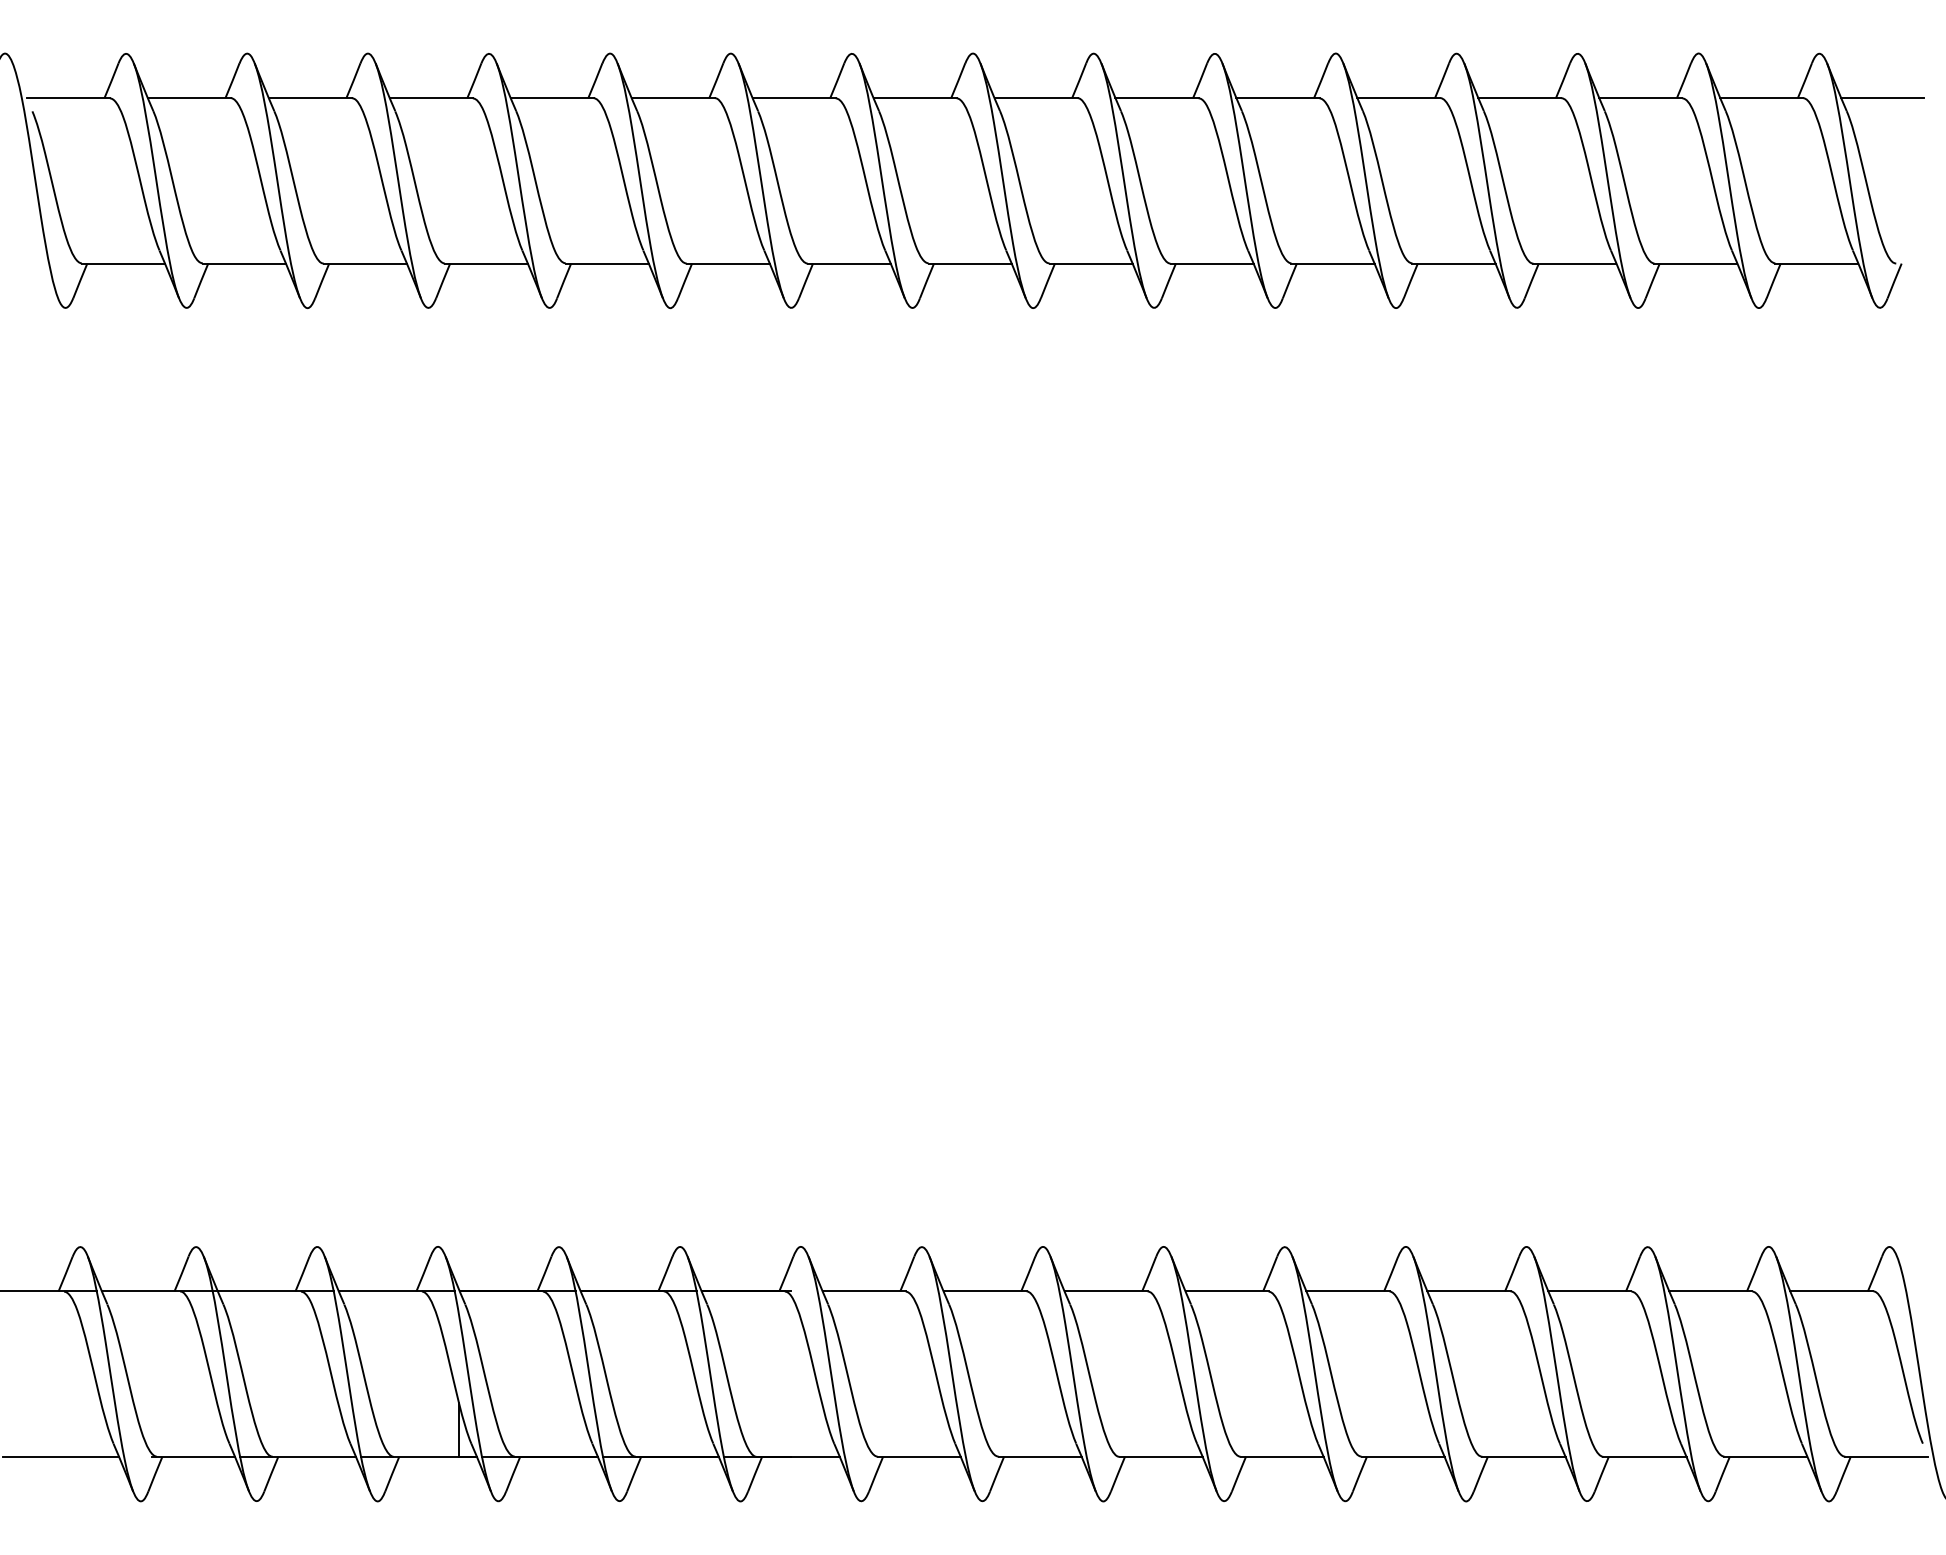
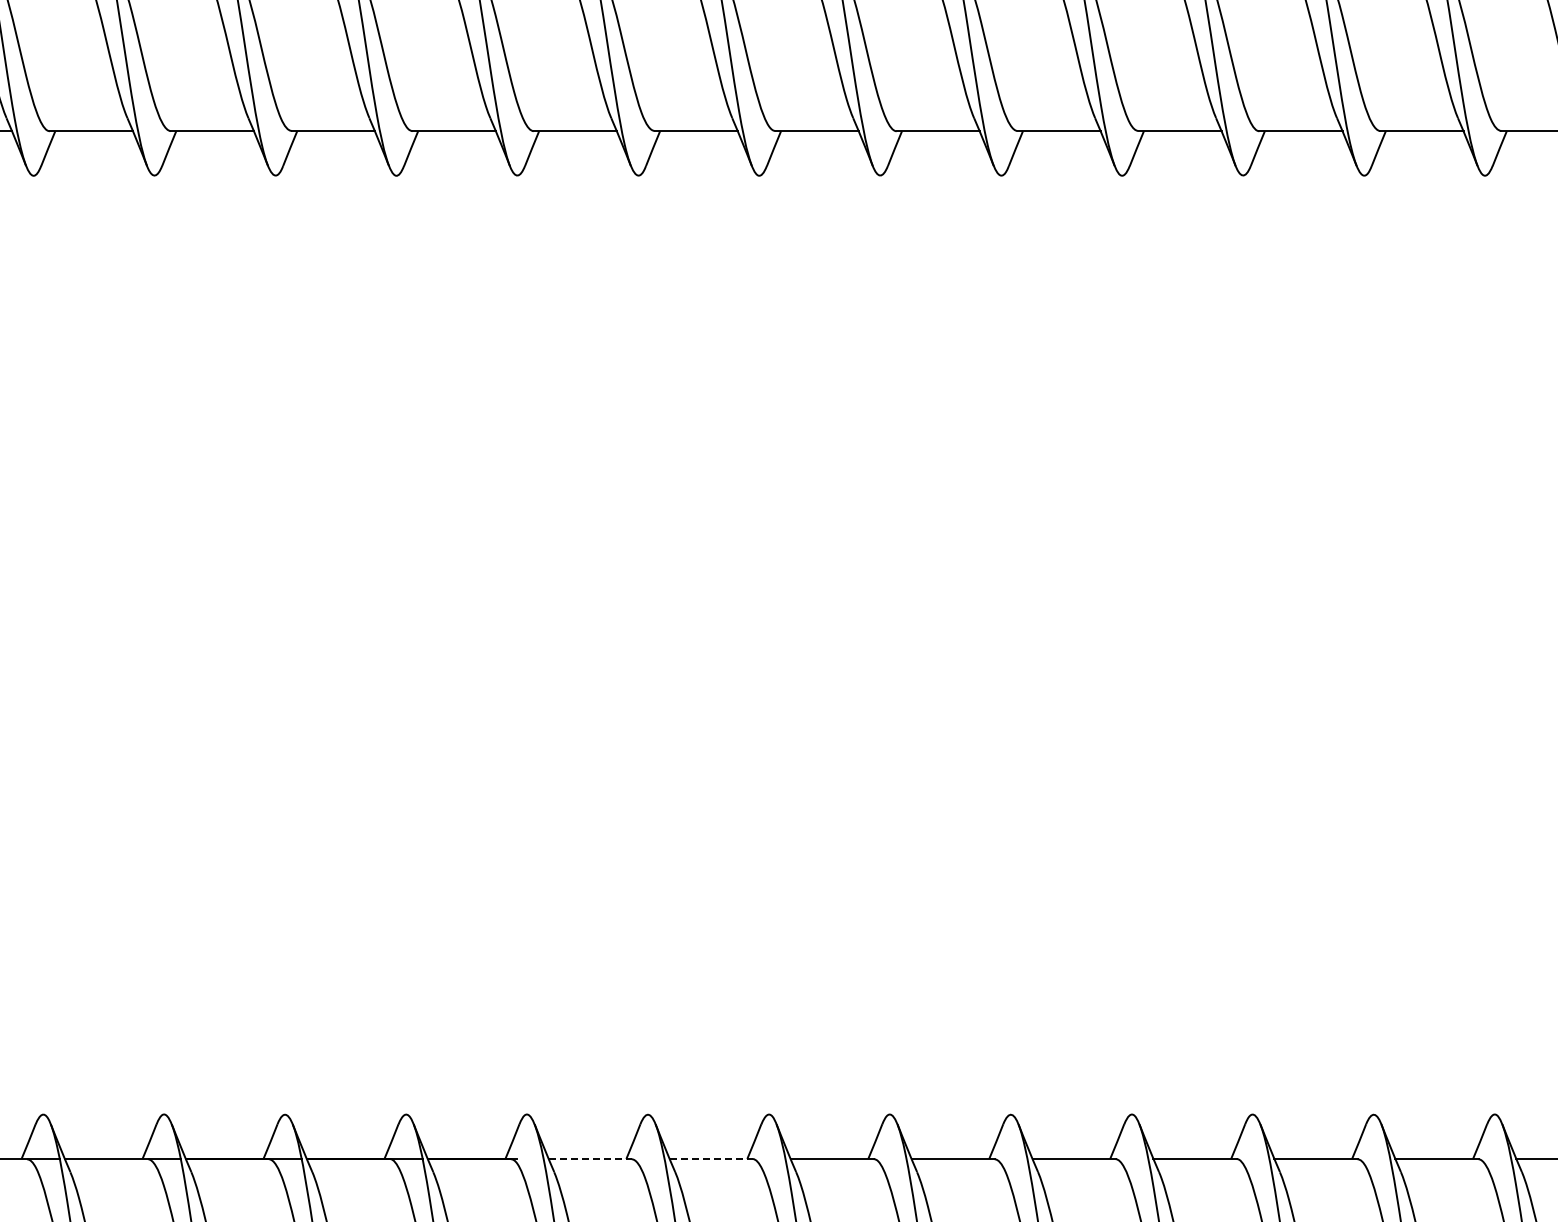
line: (864, 1291) -> (590, 1159), solid -> dashed
line: (985, 1291) -> (711, 1159), solid -> dashed

